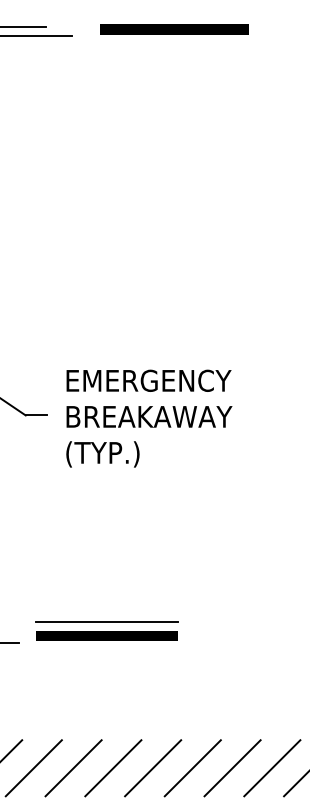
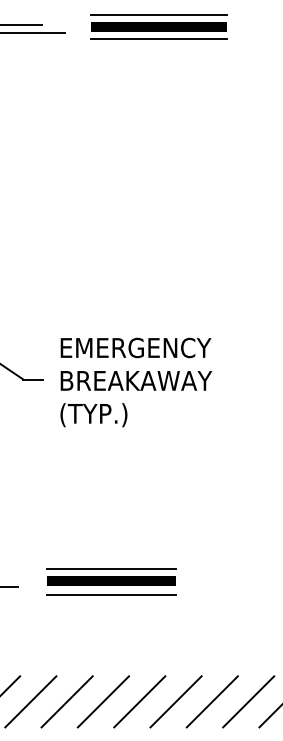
line: (174, 15) -> (159, 14), added
line: (174, 43) -> (159, 39), added
part: (106, 631) -> (111, 576), moved
line: (122, 650) -> (111, 594), added

